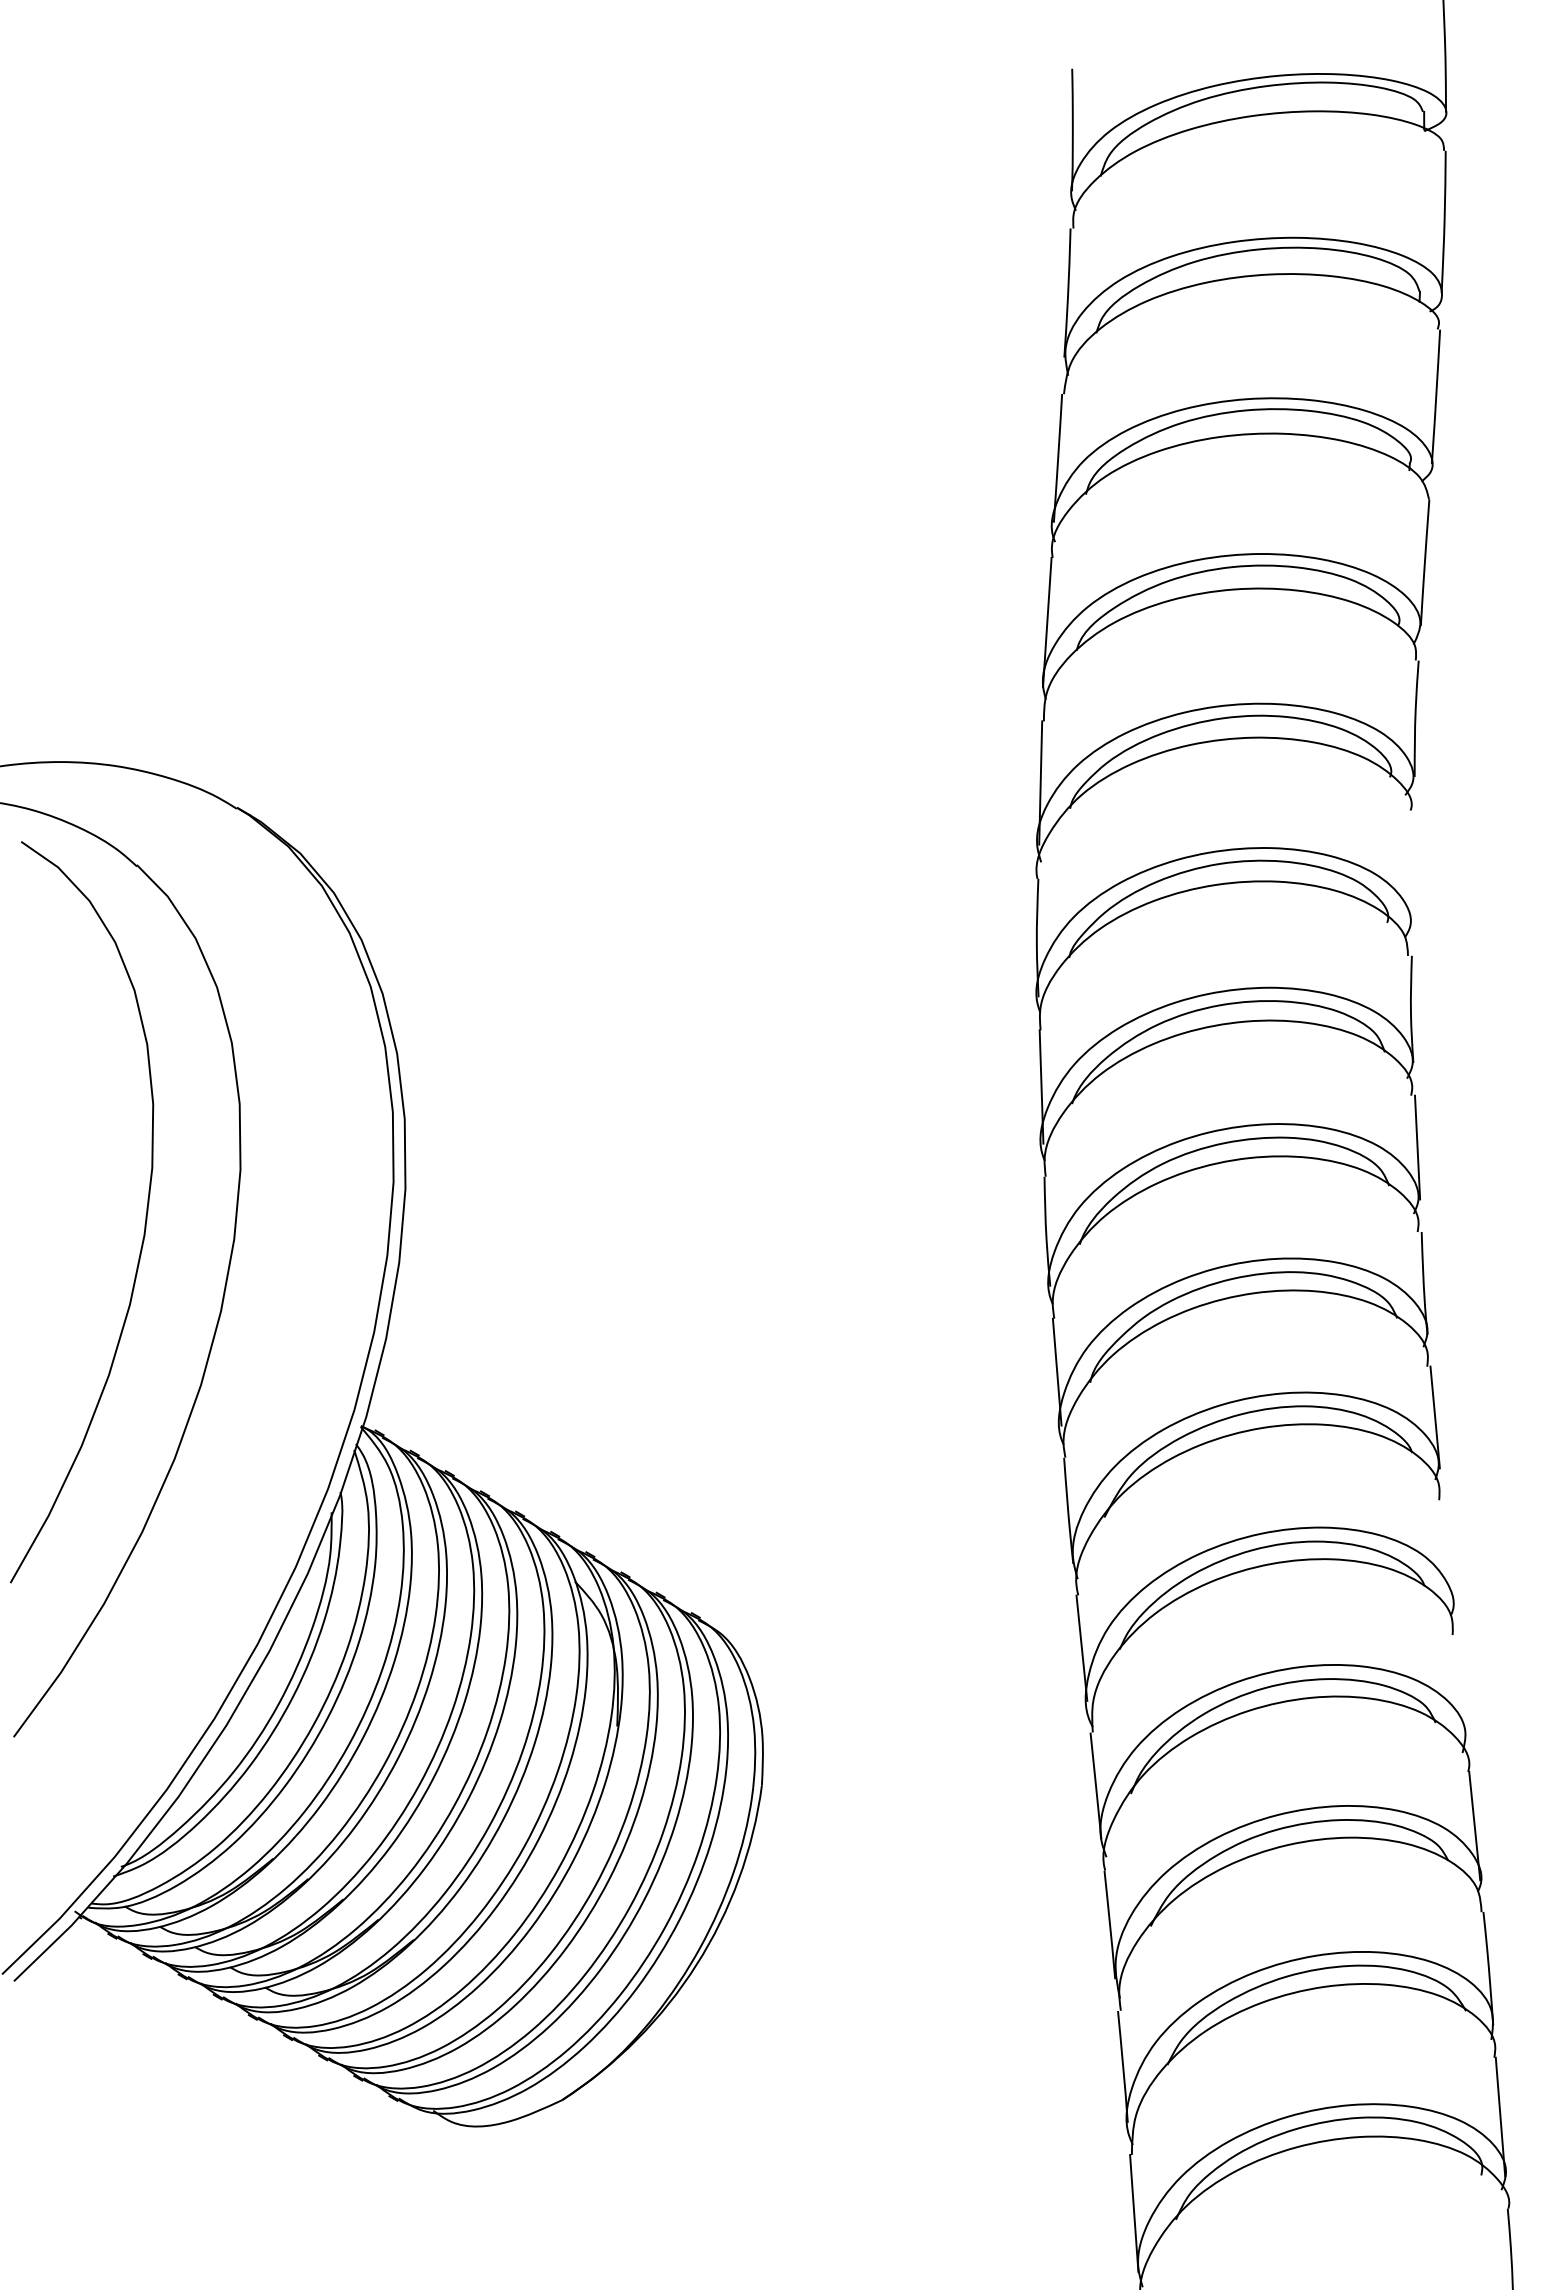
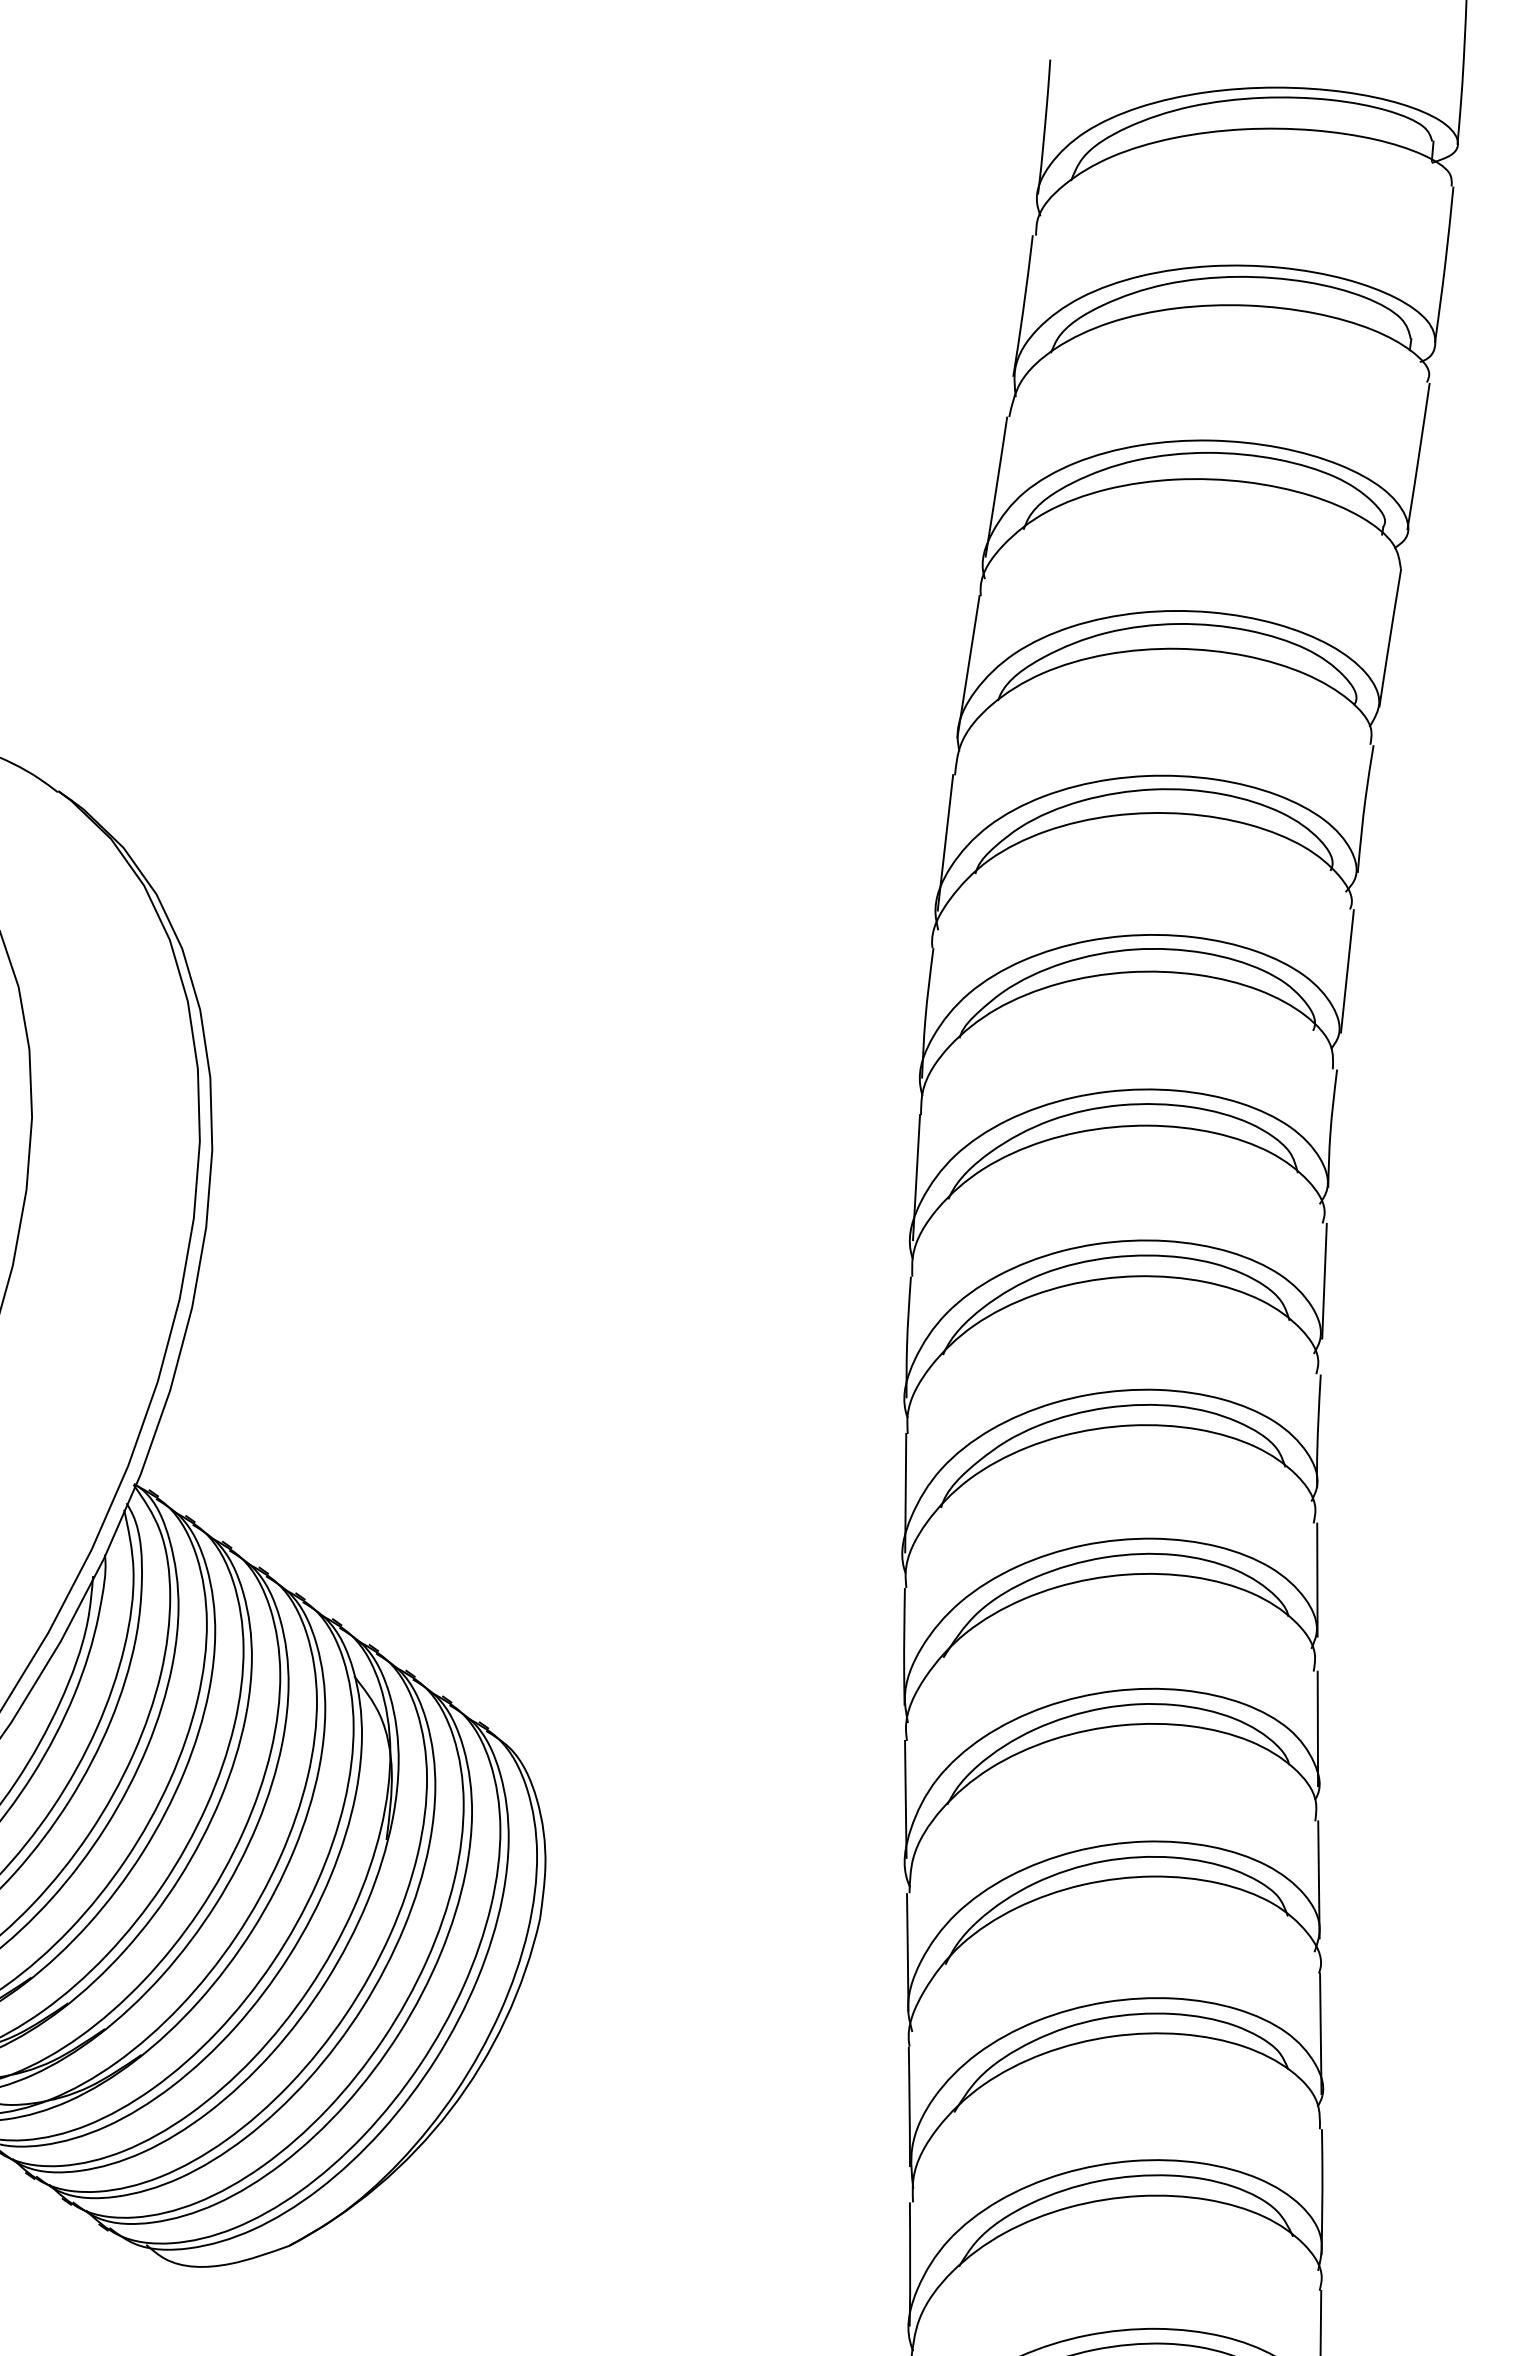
line: (1413, 866) -> (1347, 971), added
line: (1447, 1551) -> (1317, 1728), added
line: (1460, 1687) -> (1318, 1879), added

